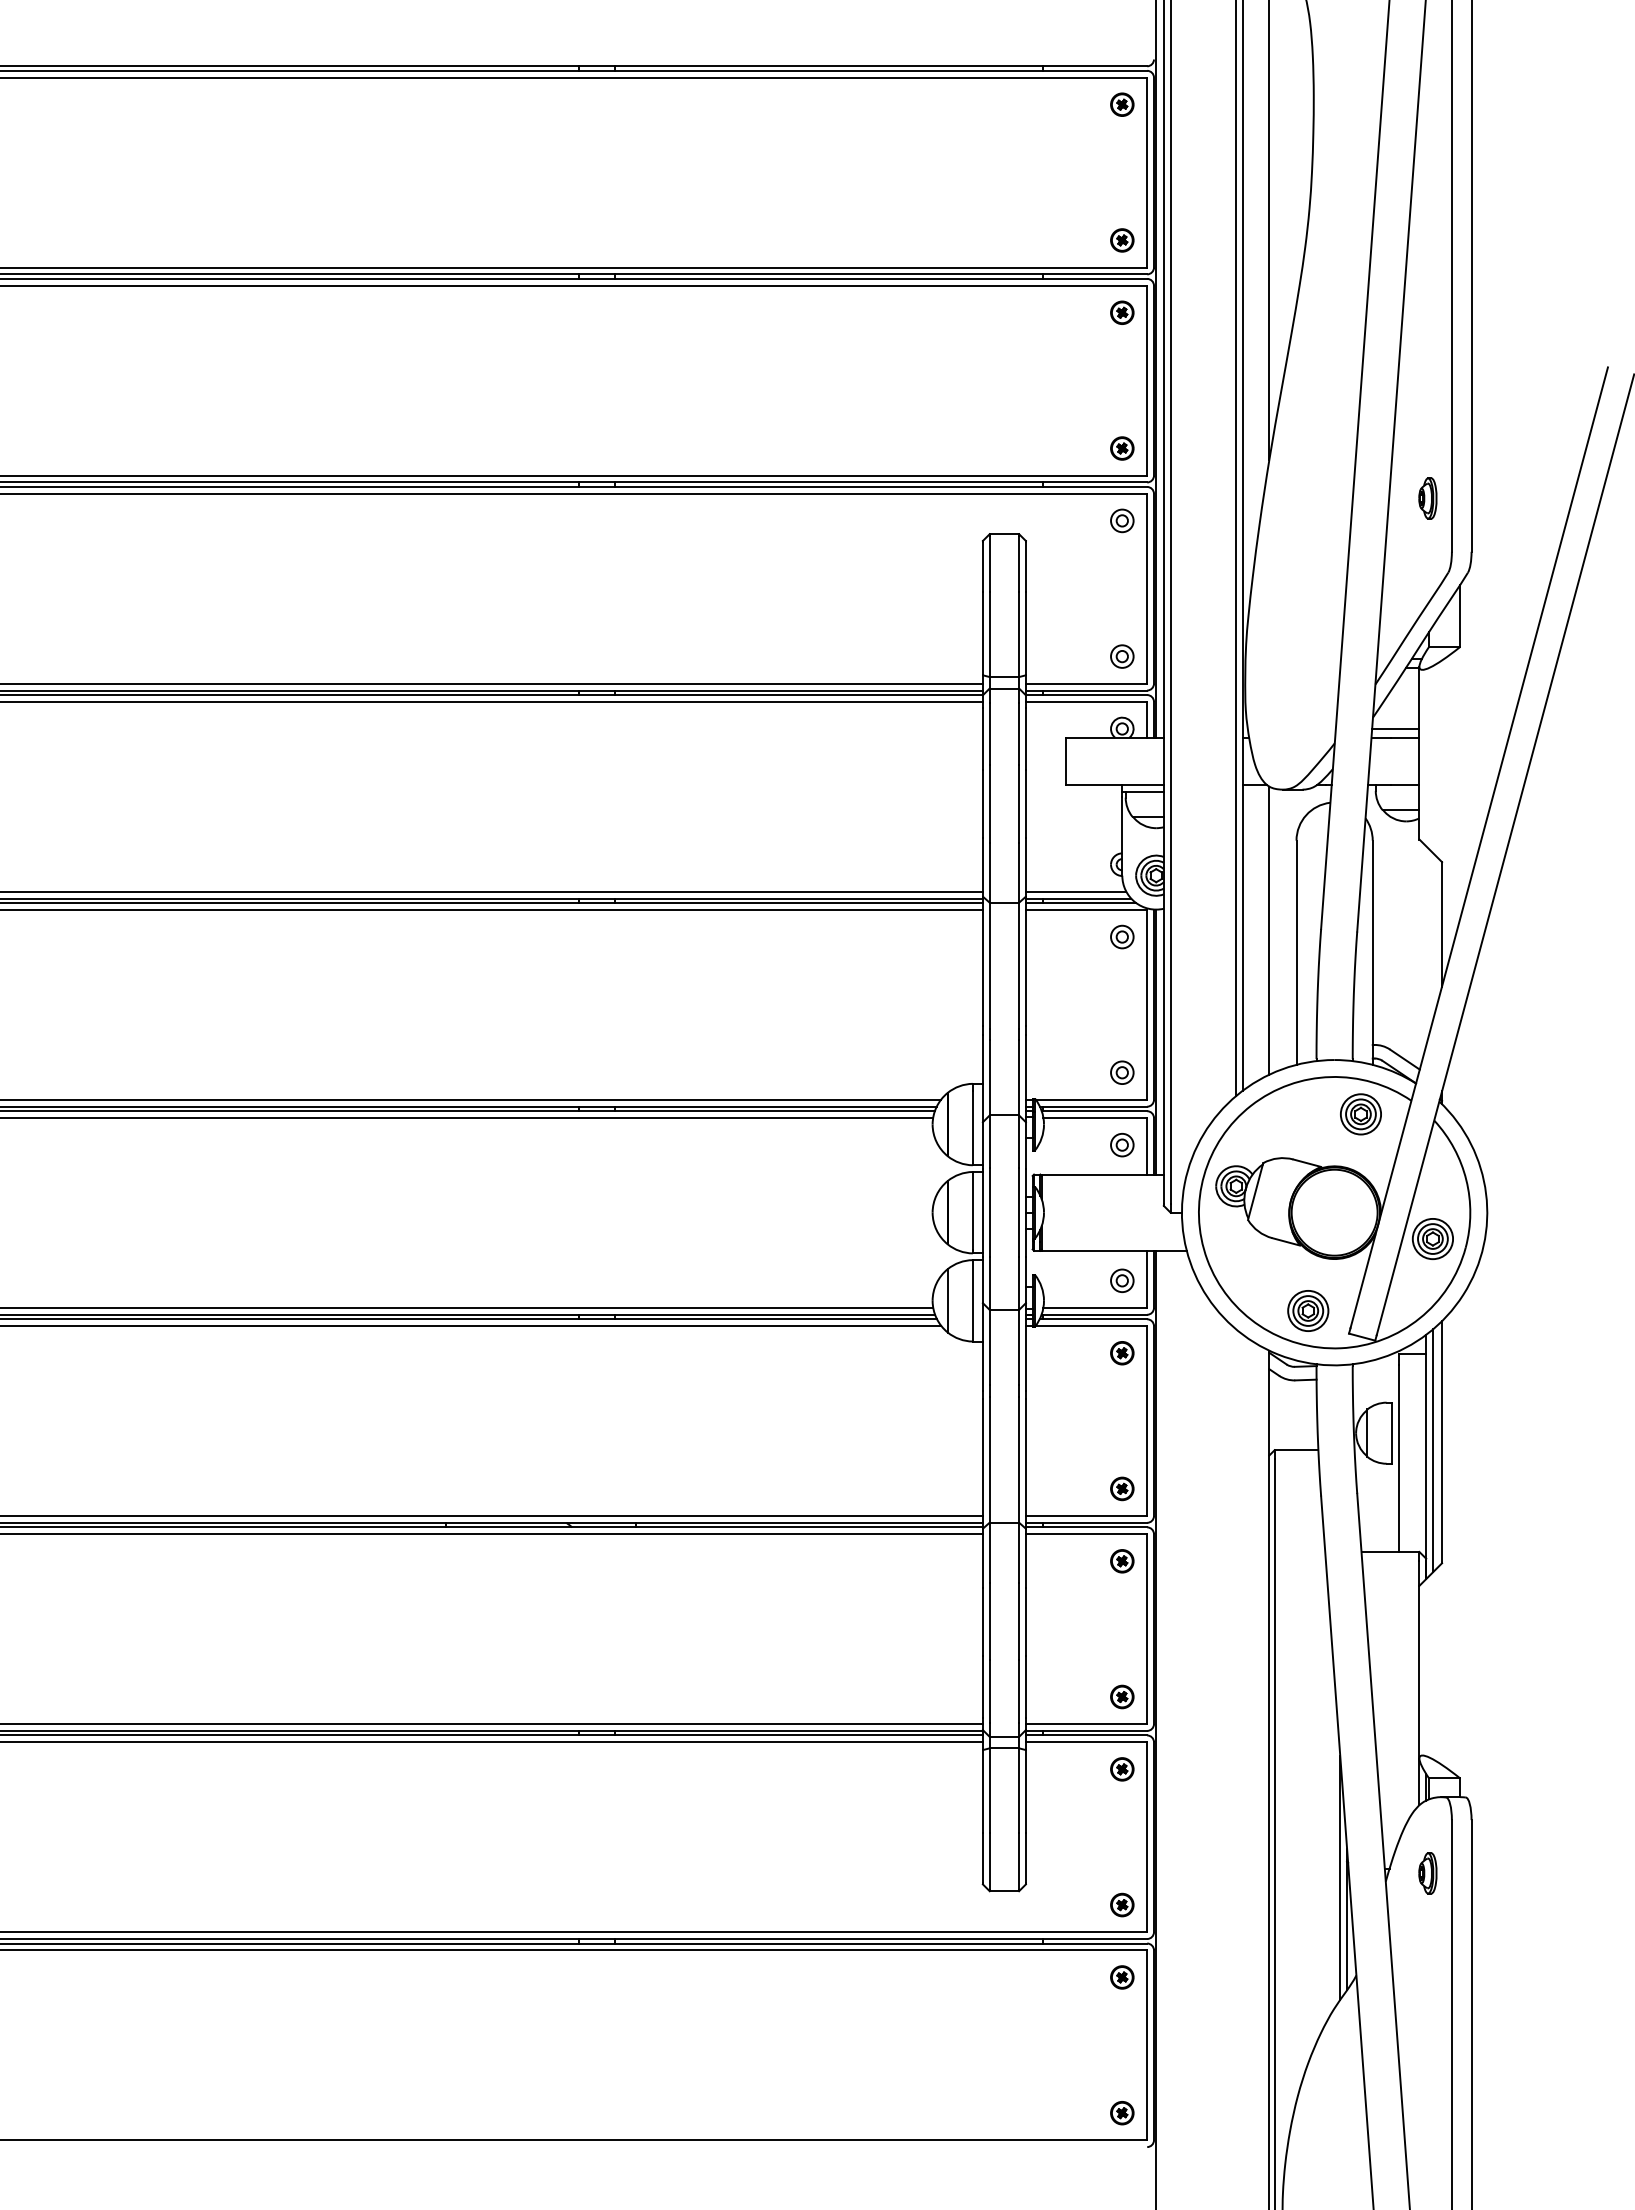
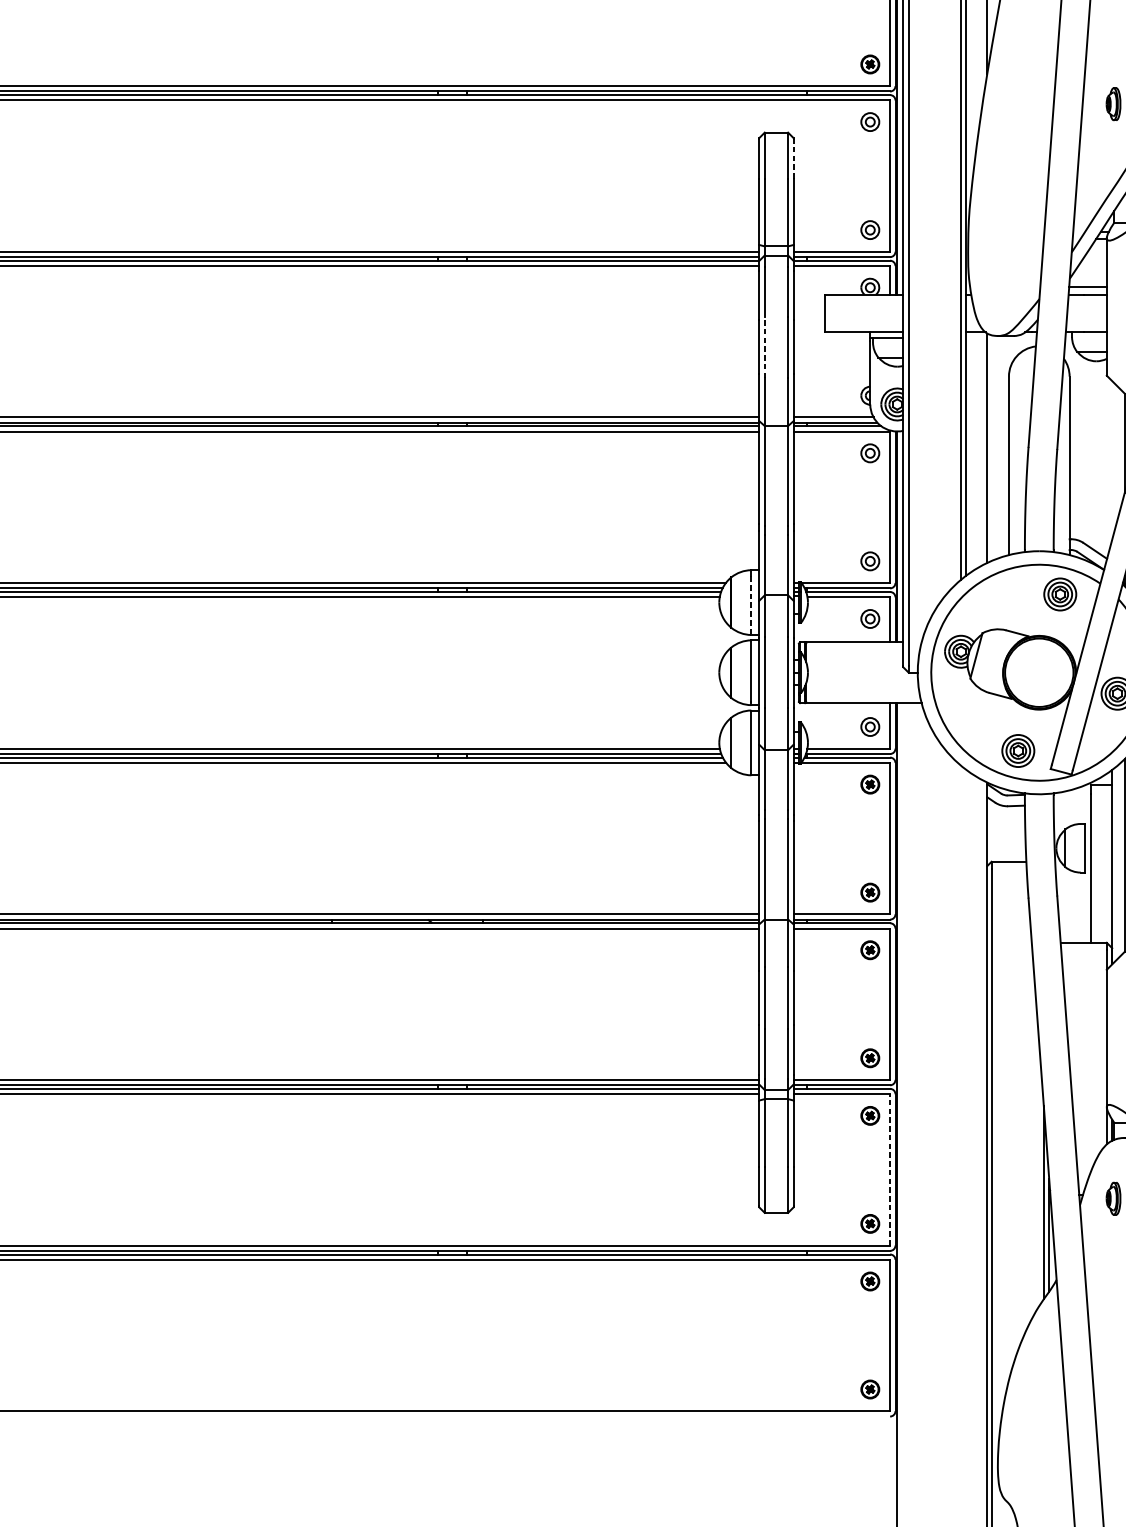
line: (1025, 567) -> (793, 159), solid -> dashed
line: (989, 803) -> (764, 347), solid -> dashed
line: (972, 1128) -> (751, 605), solid -> dashed
line: (1433, 1450) -> (1118, 862), removed
line: (1147, 1837) -> (890, 1170), solid -> dashed

